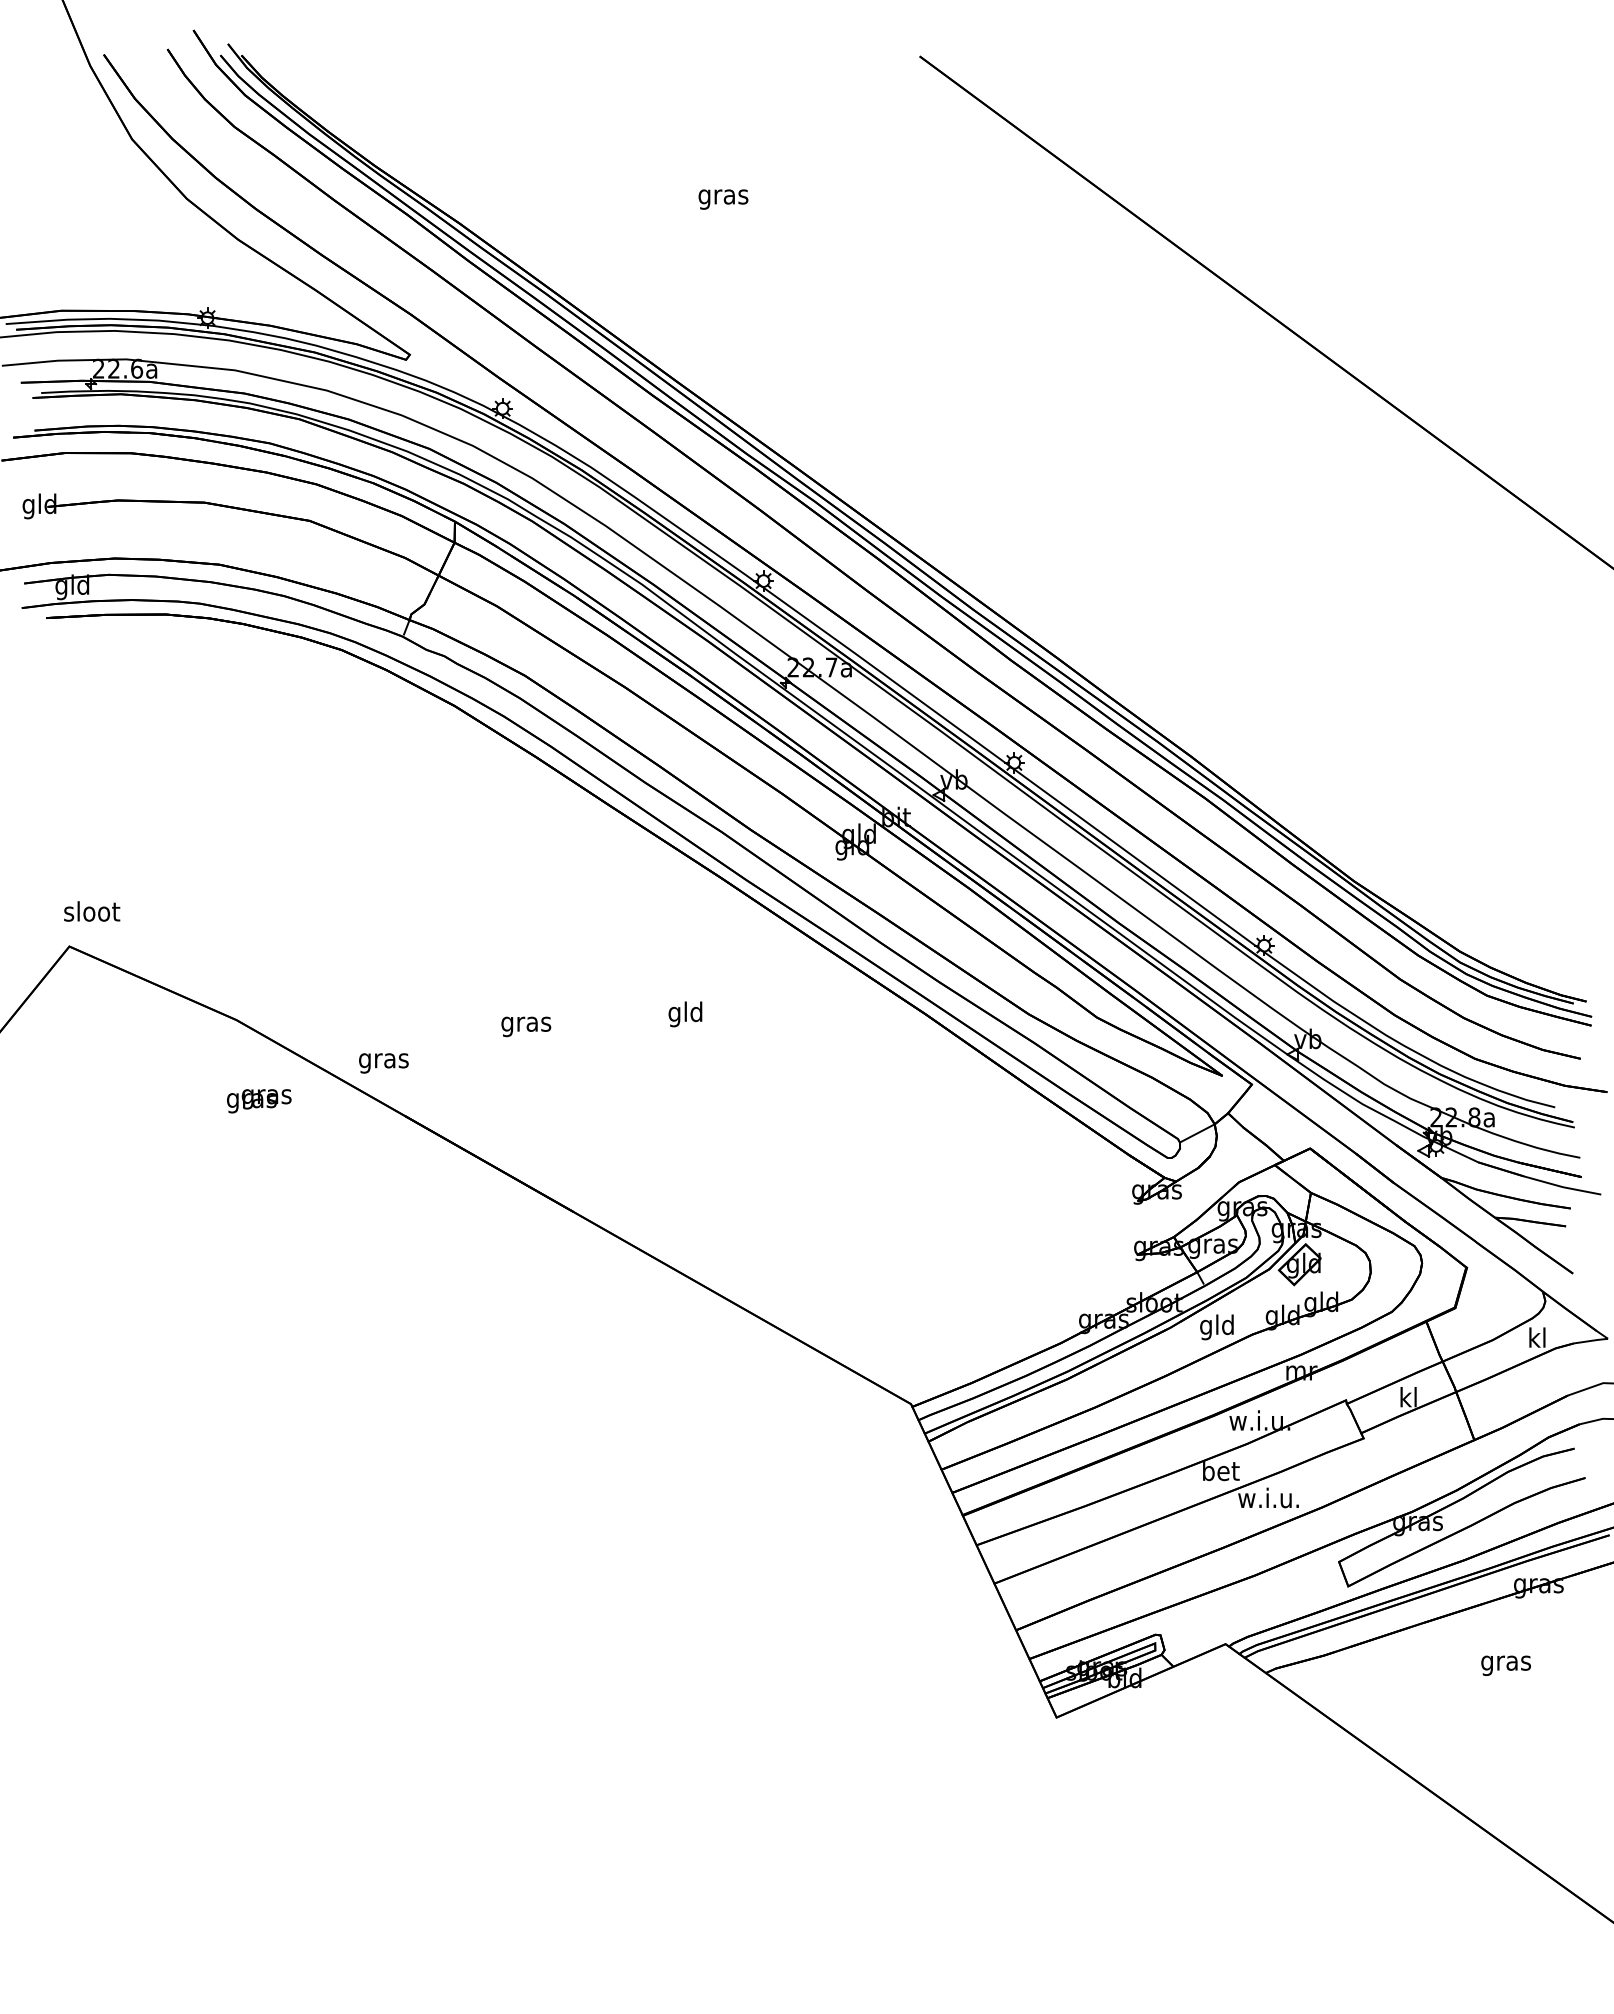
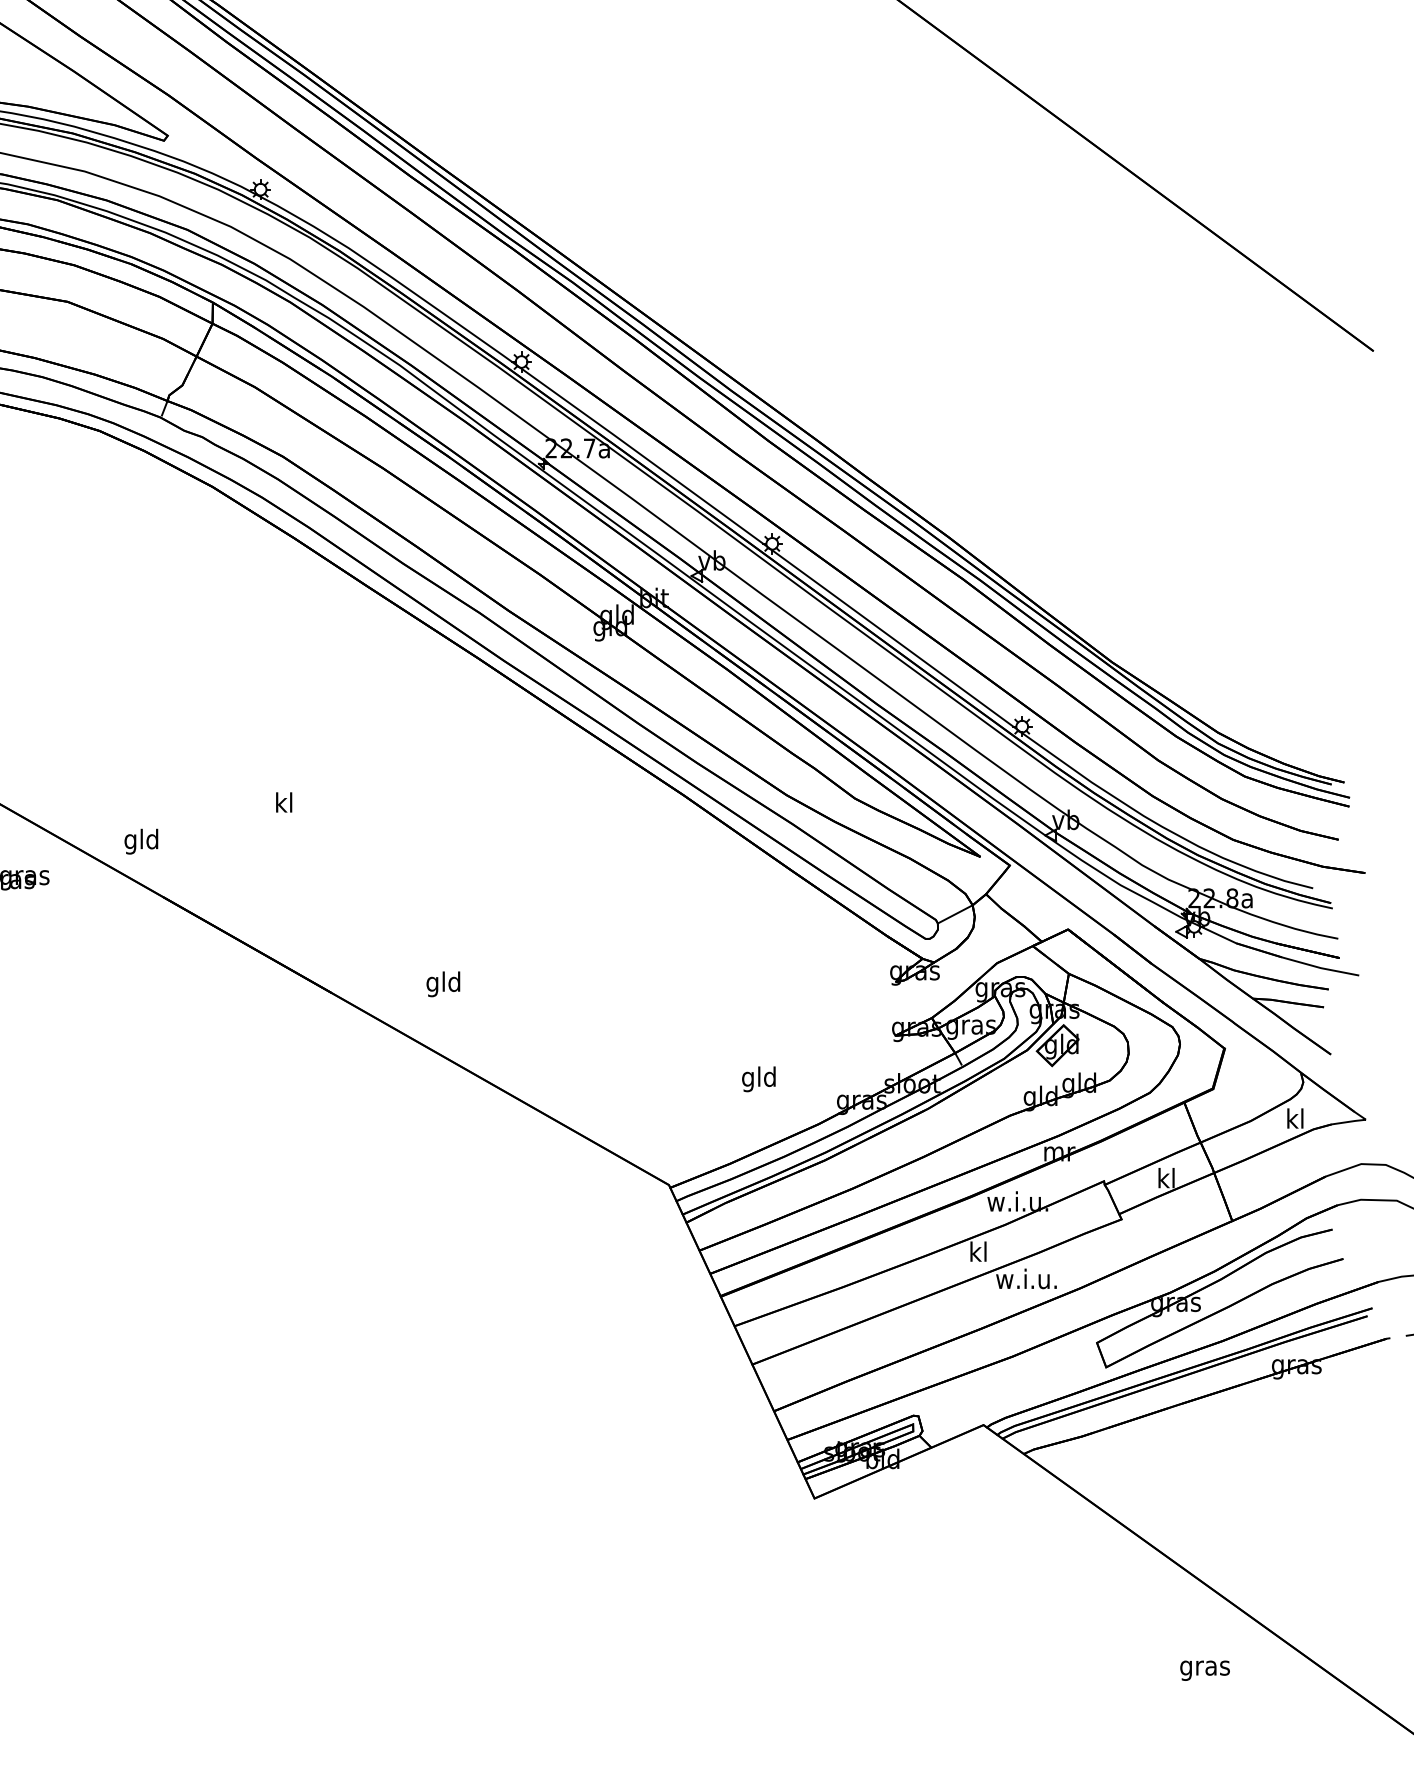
text: (685, 1014) -> (443, 984), moved
text: (526, 1024) -> (284, 805), gras -> kl
text: (383, 1060) -> (141, 841), gras -> gld
text: (1216, 1327) -> (758, 1079), moved
text: (1221, 1470) -> (979, 1251), bet -> kl
text: (1505, 1665) -> (1204, 1670), moved

